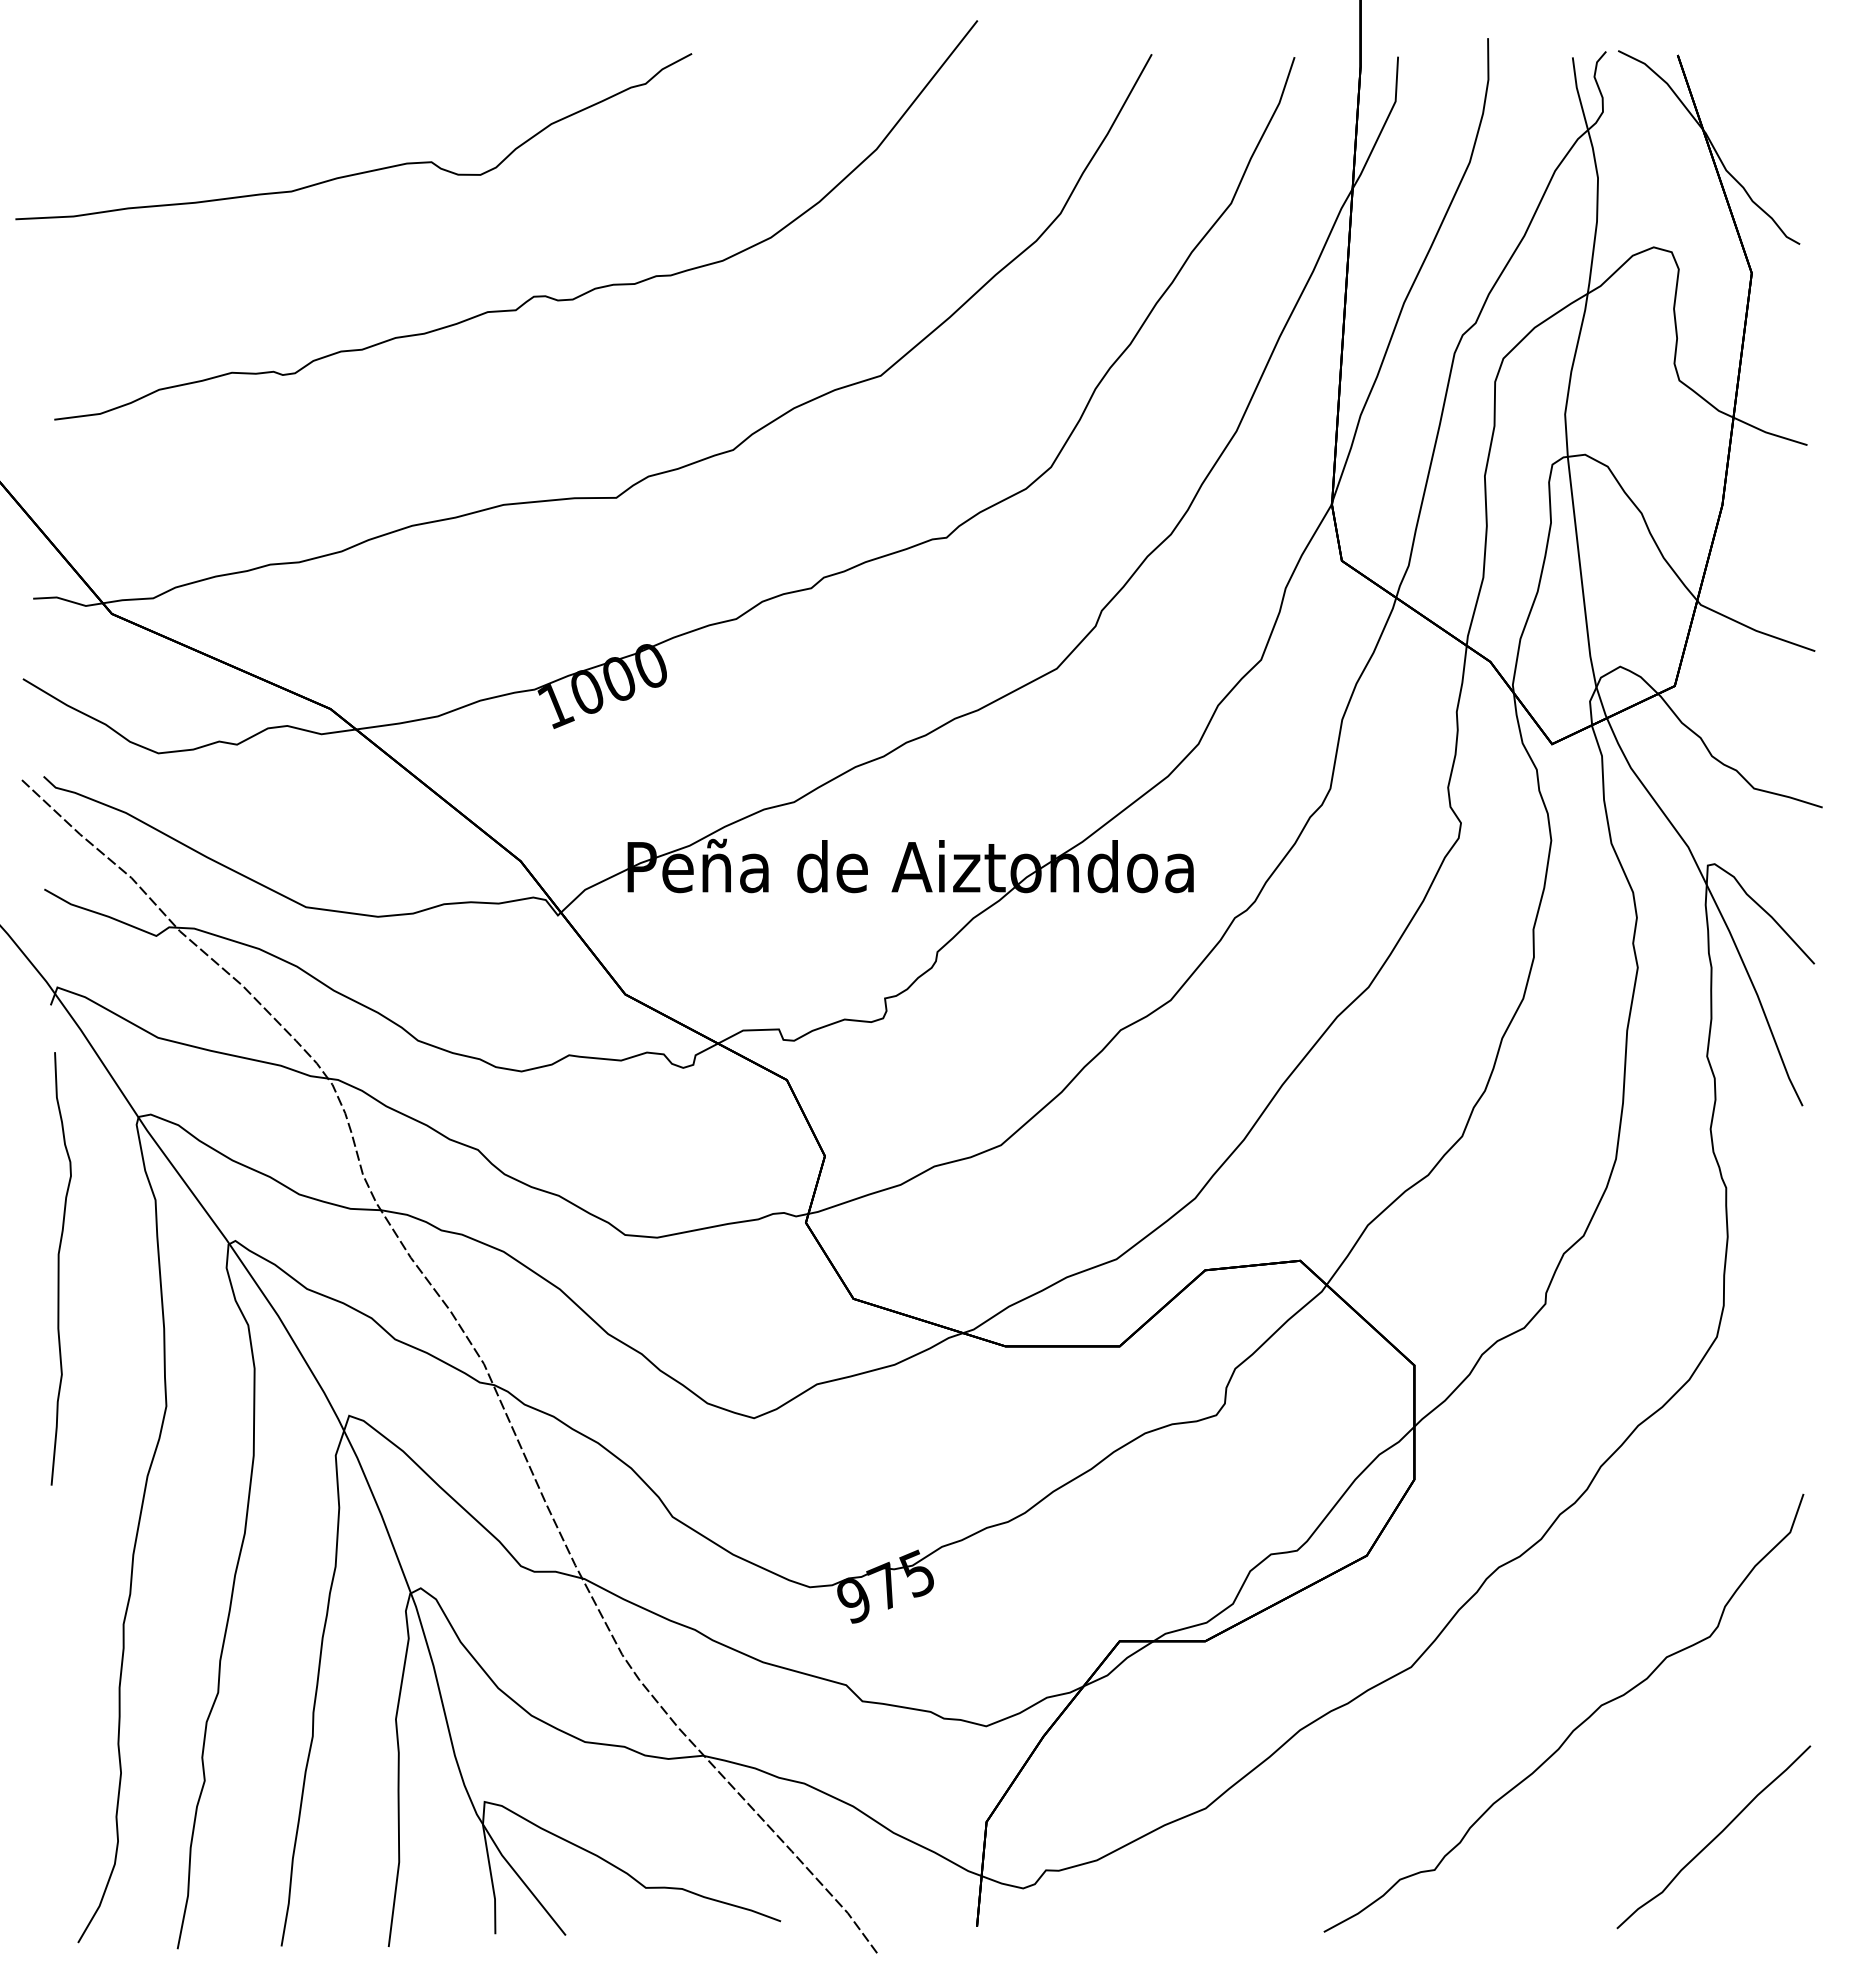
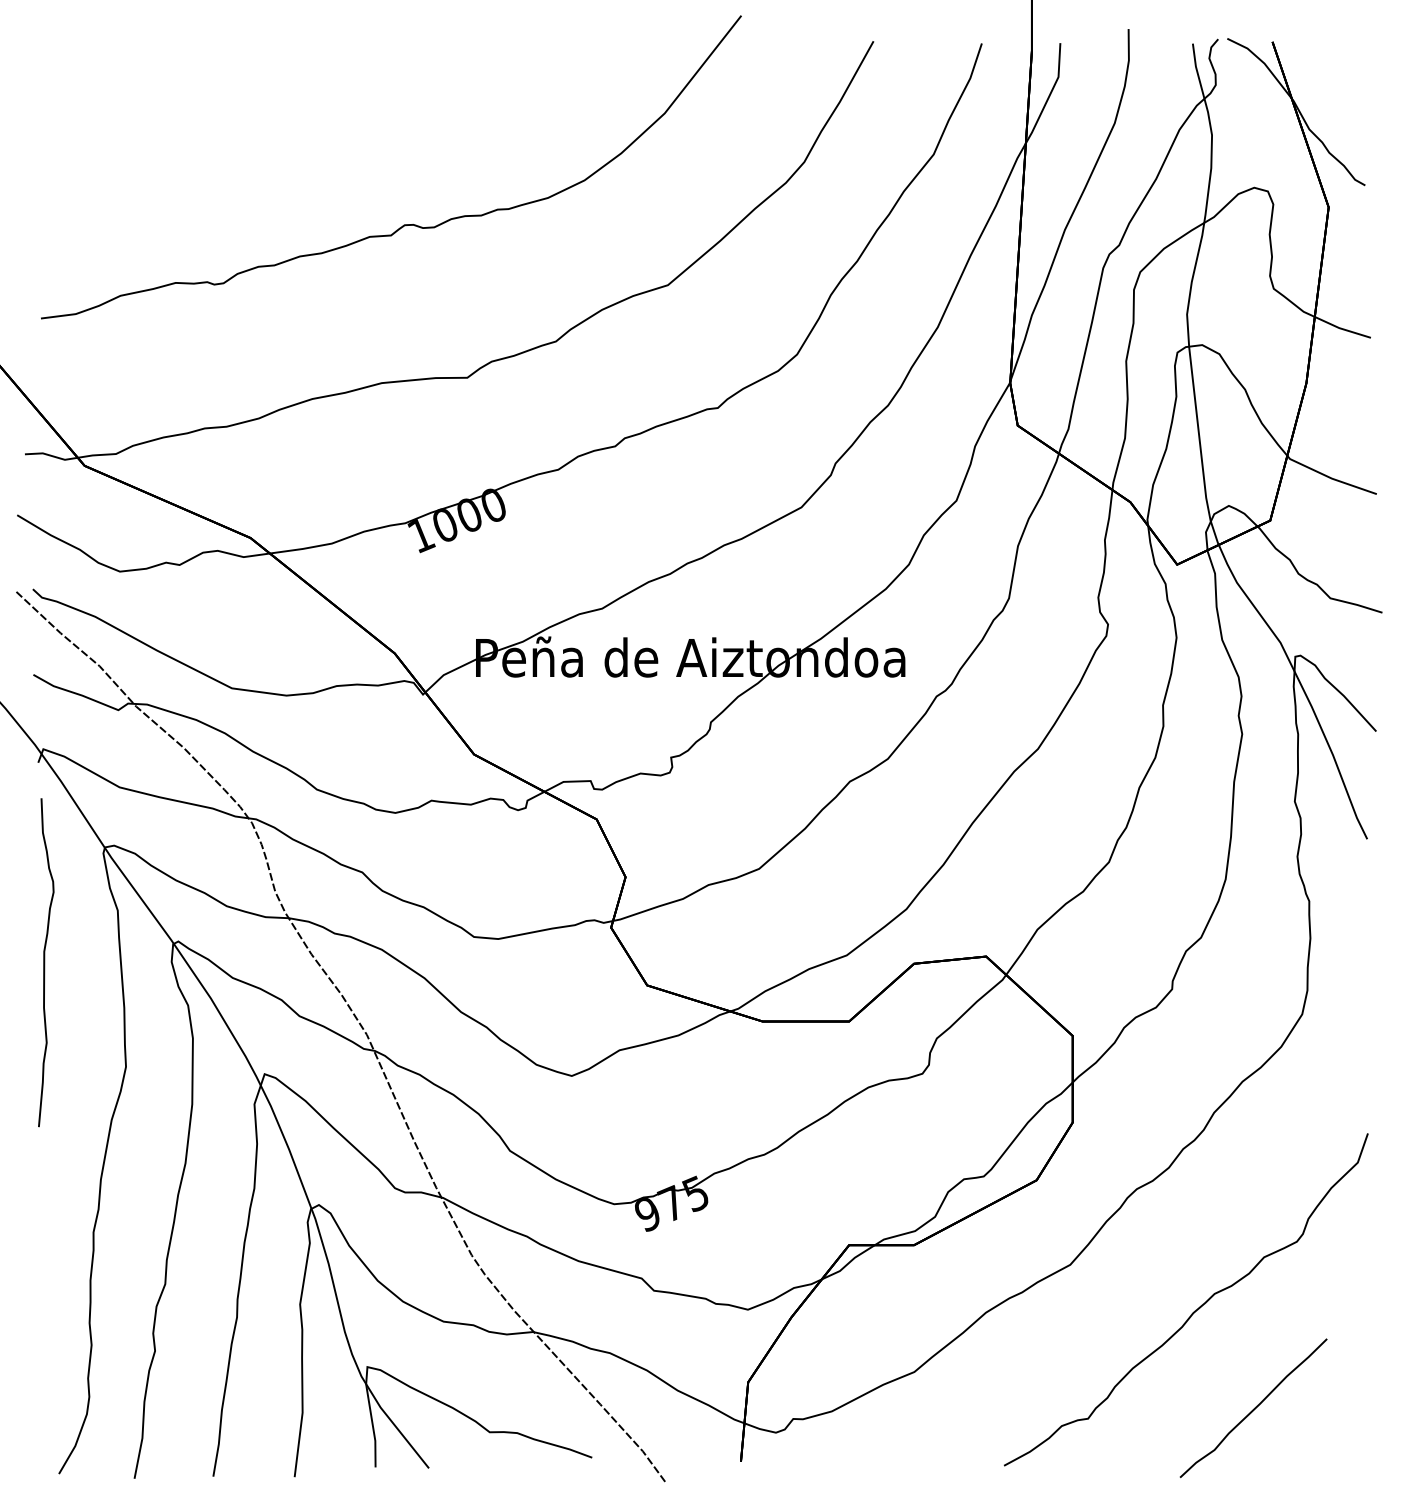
curve: (358, 172) -> (271, 130), removed
curve: (1714, 1837) -> (1254, 1408), moved

